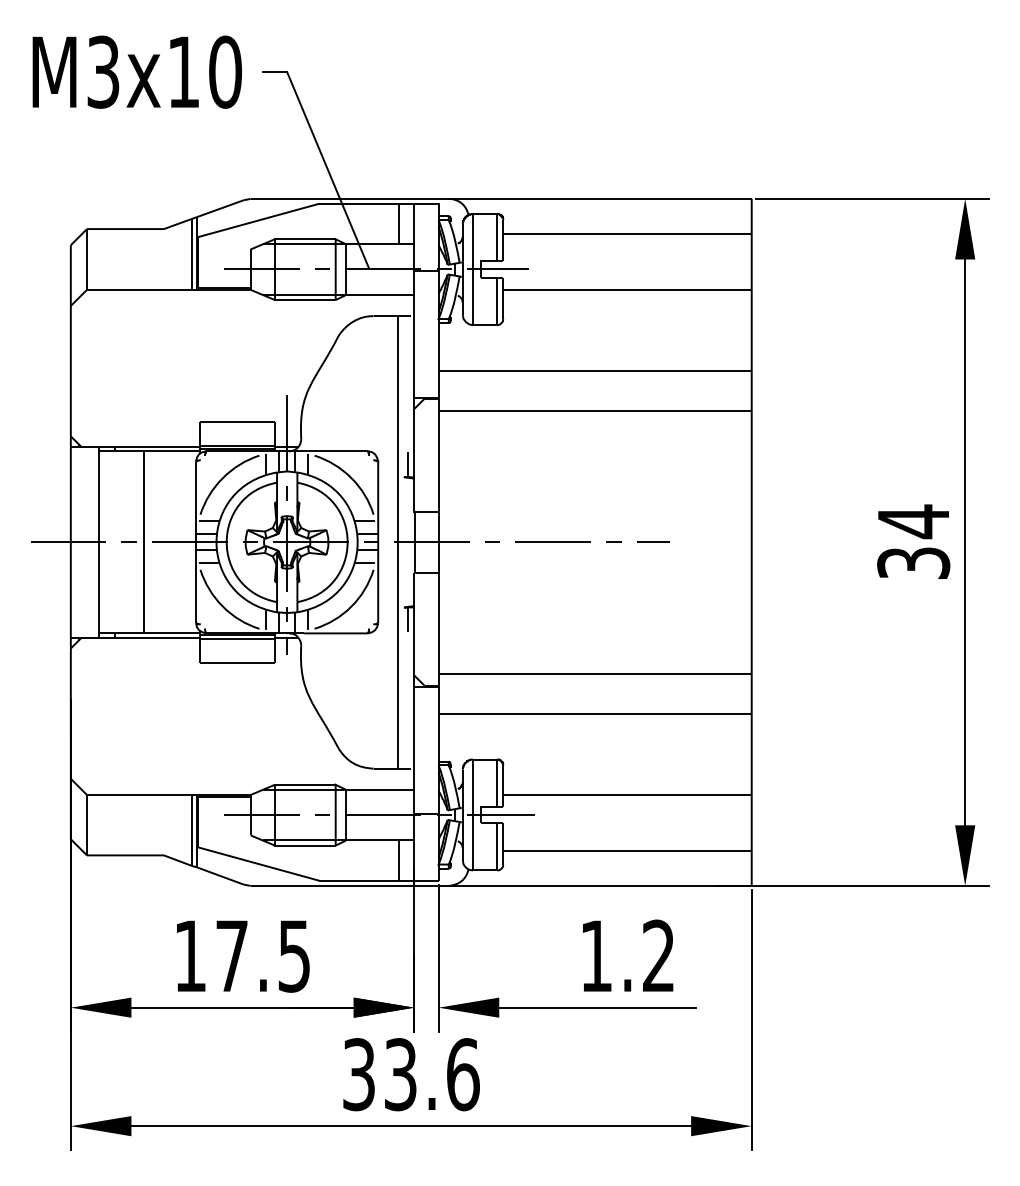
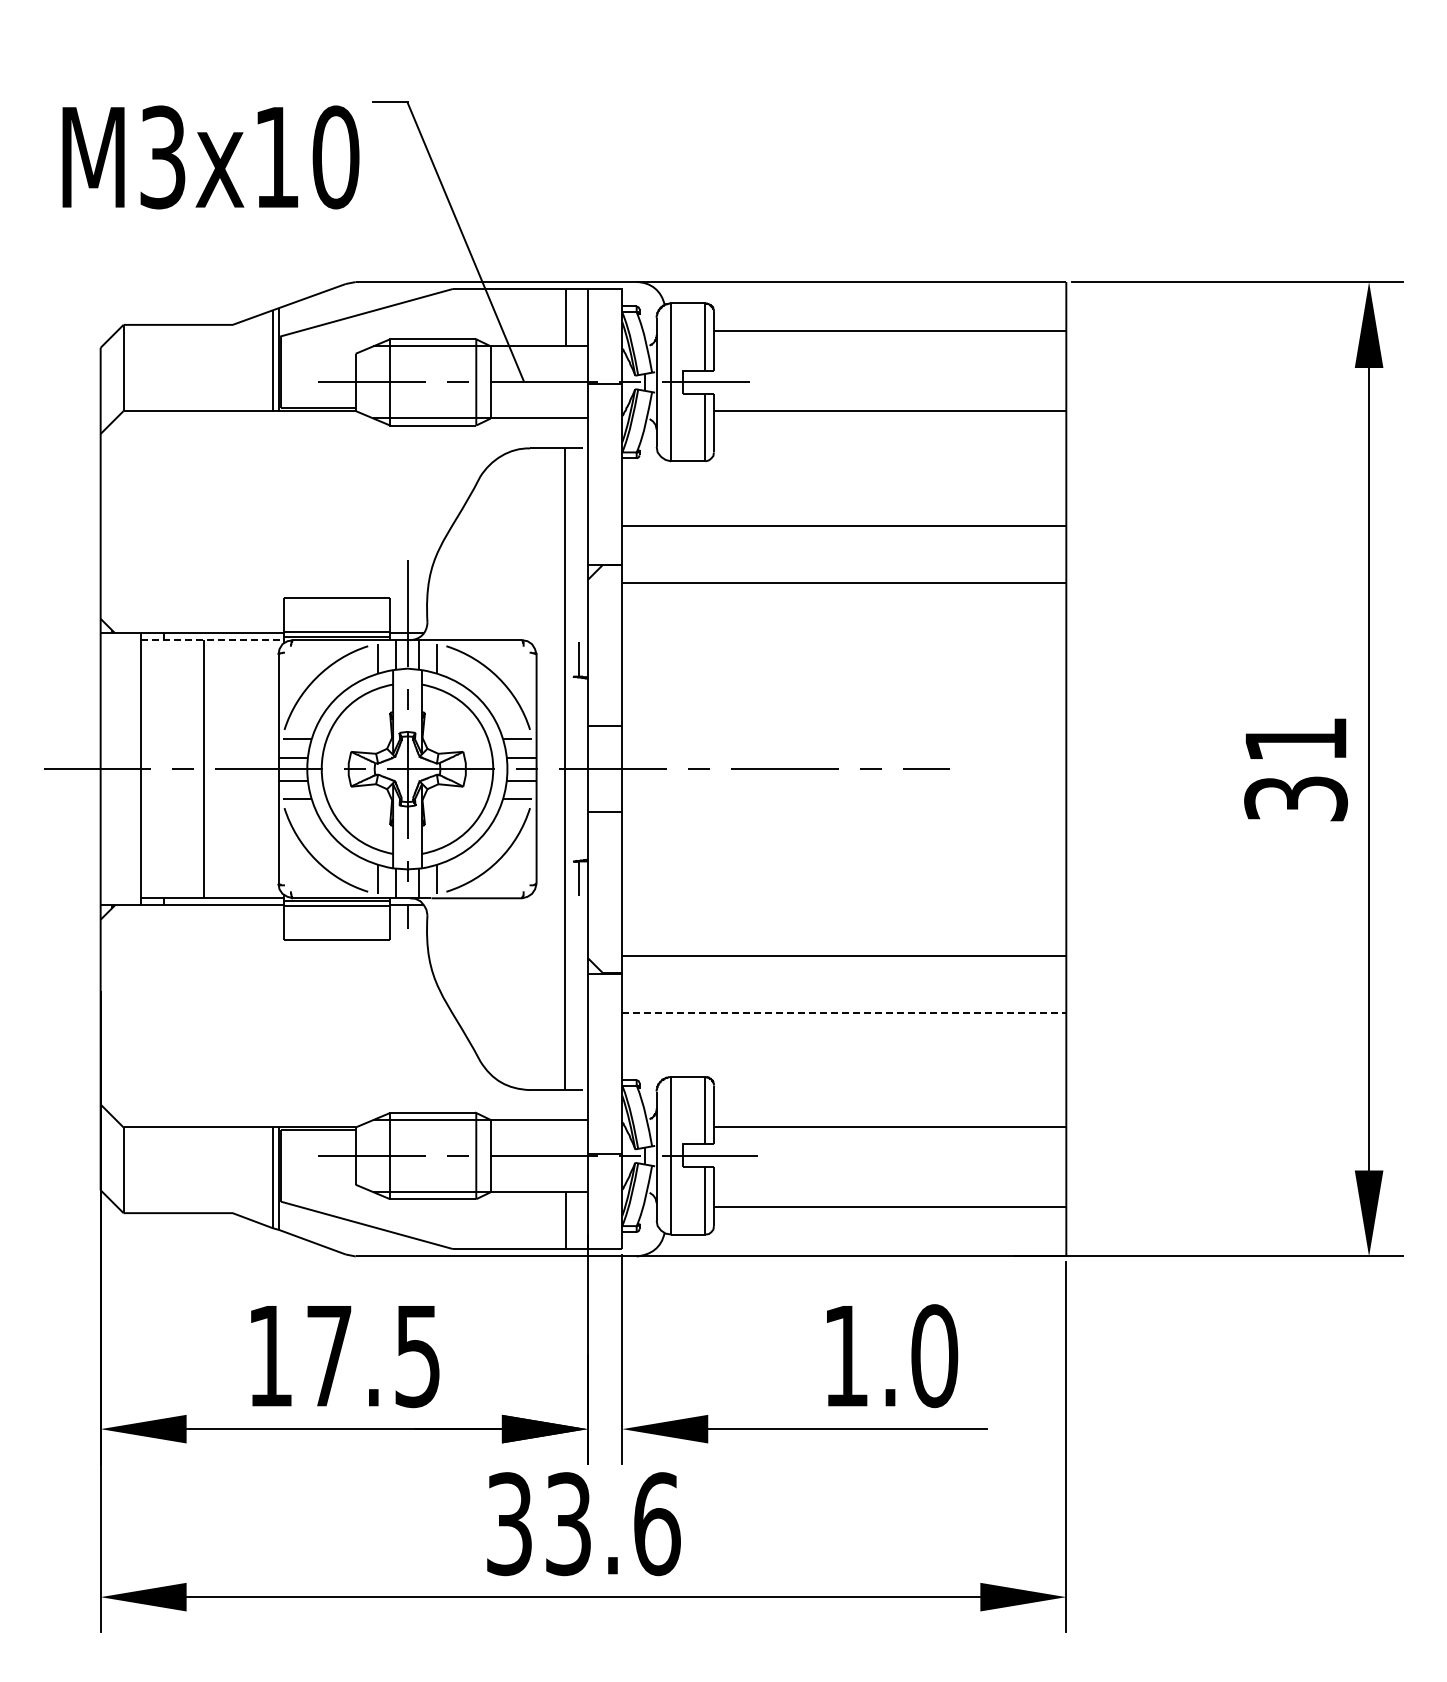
text: (137, 72) -> (210, 157), moved
line: (150, 451) -> (213, 640), solid -> dashed
text: (913, 521) -> (1295, 739), 34 -> 31
line: (595, 713) -> (844, 1012), solid -> dashed
text: (658, 956) -> (934, 1356), 1.2 -> 1.0

